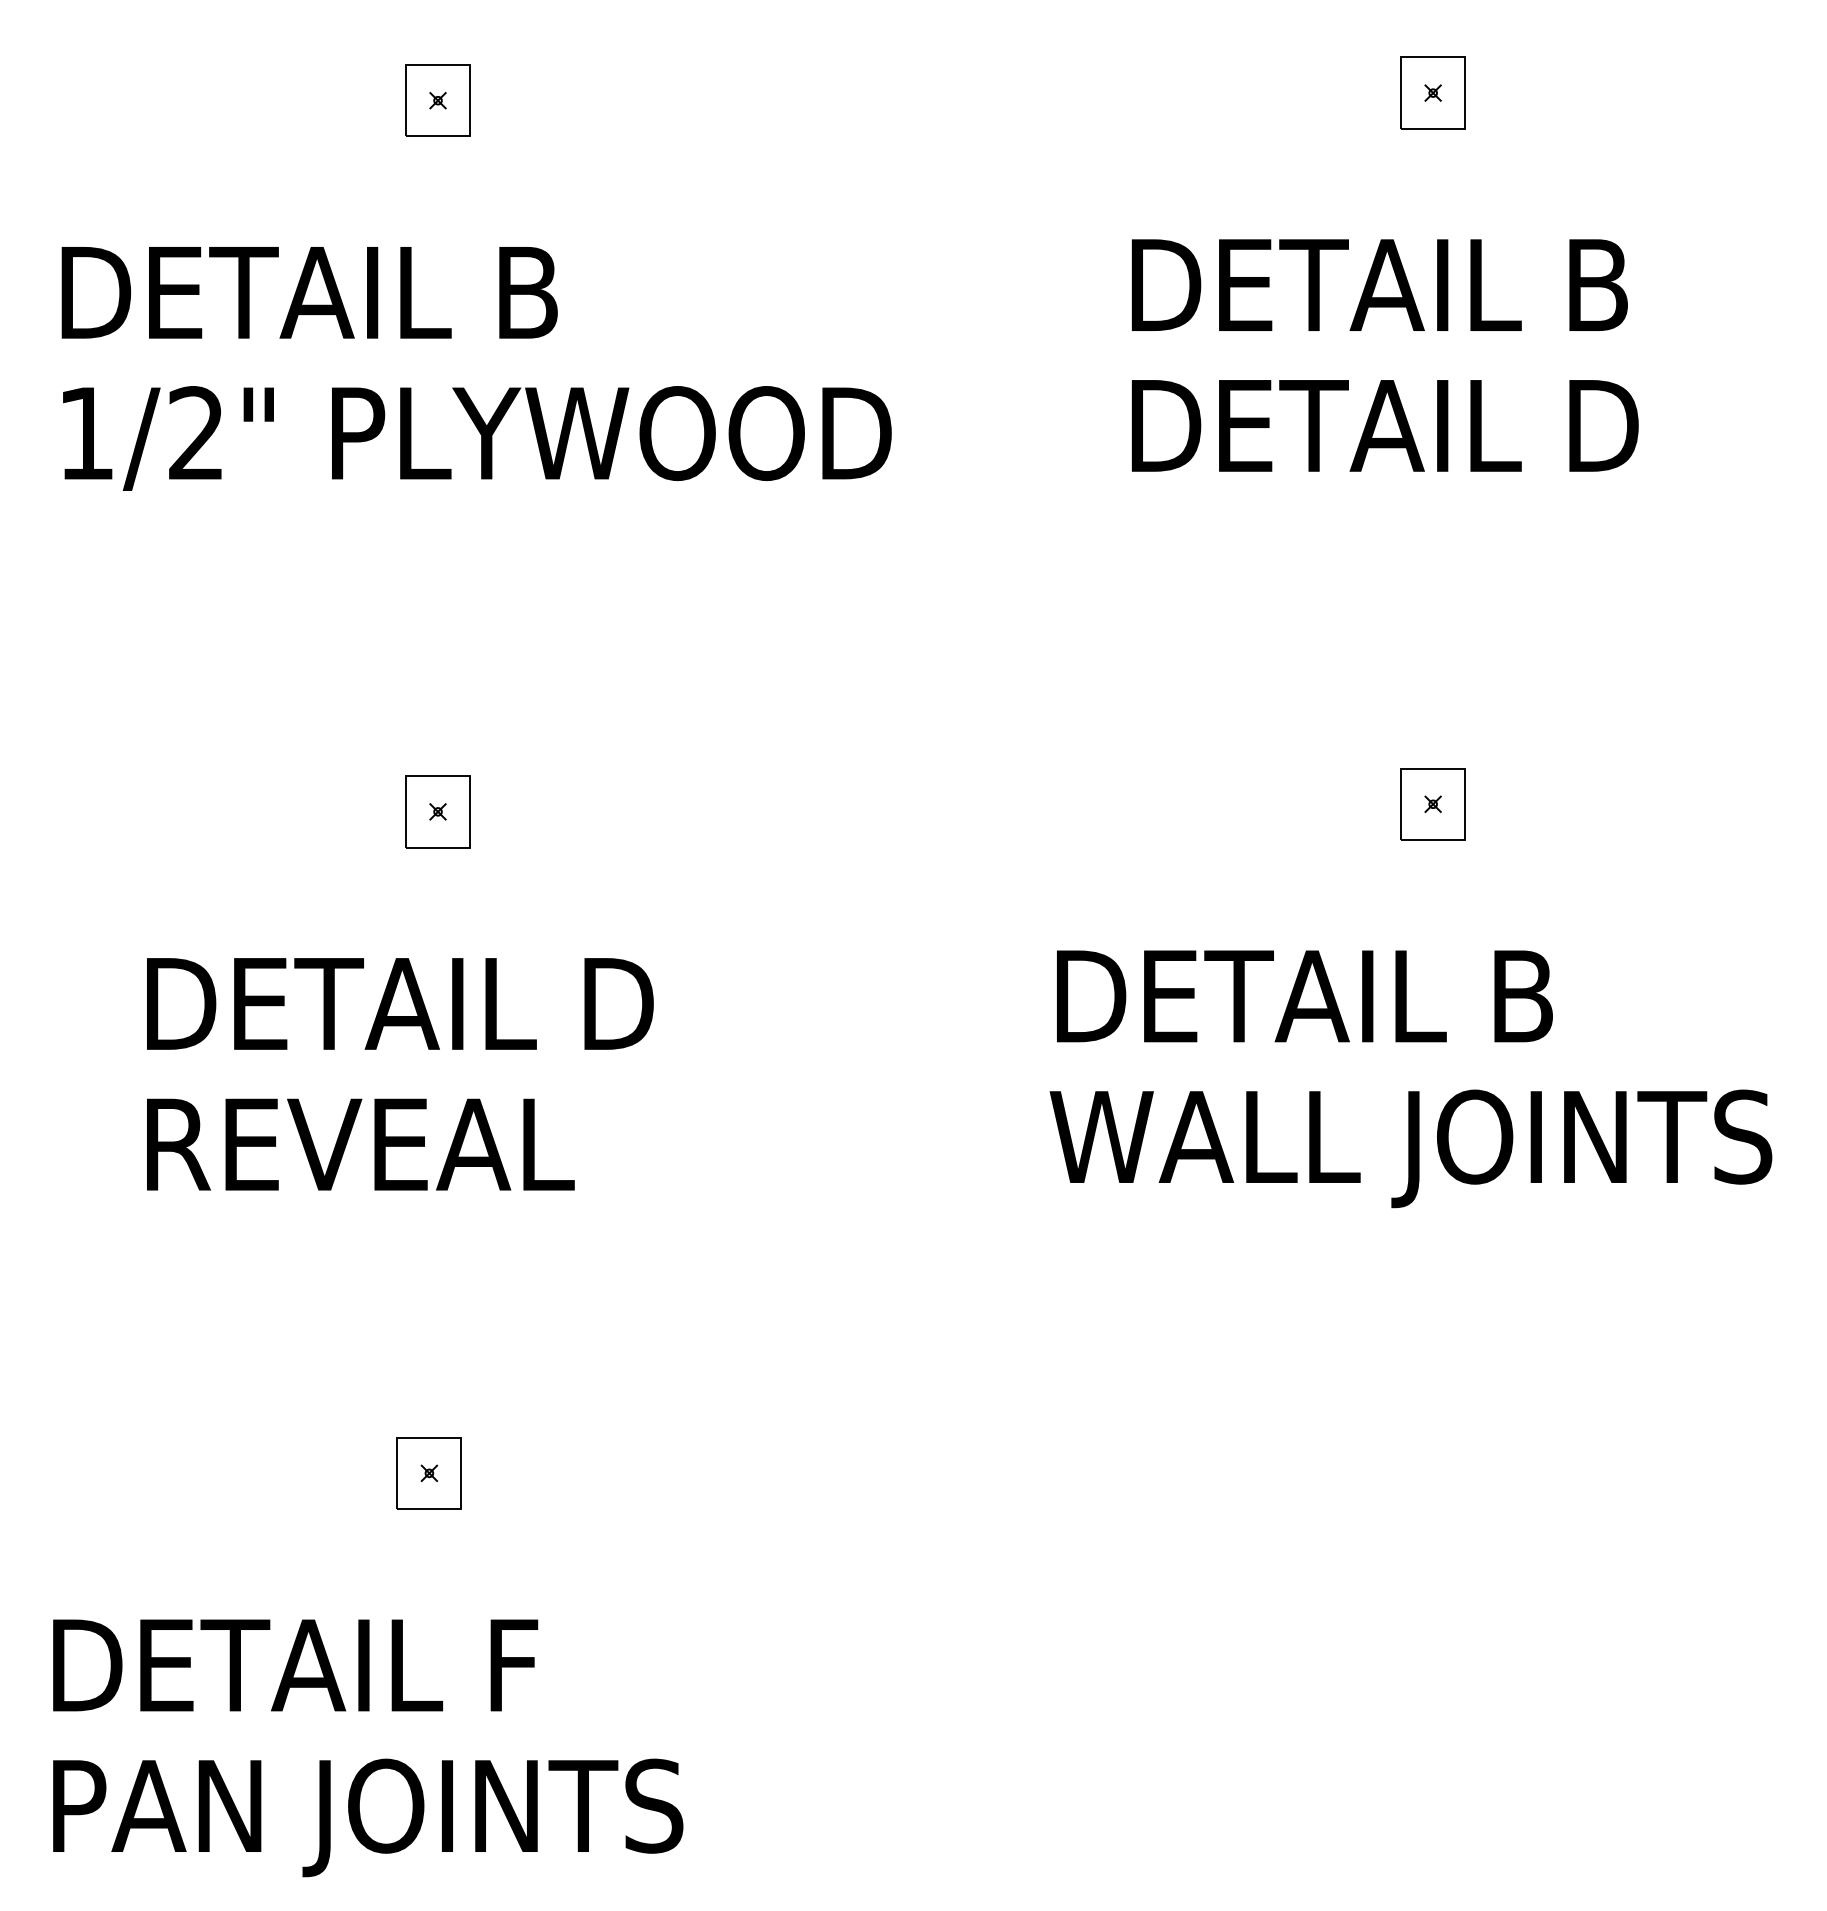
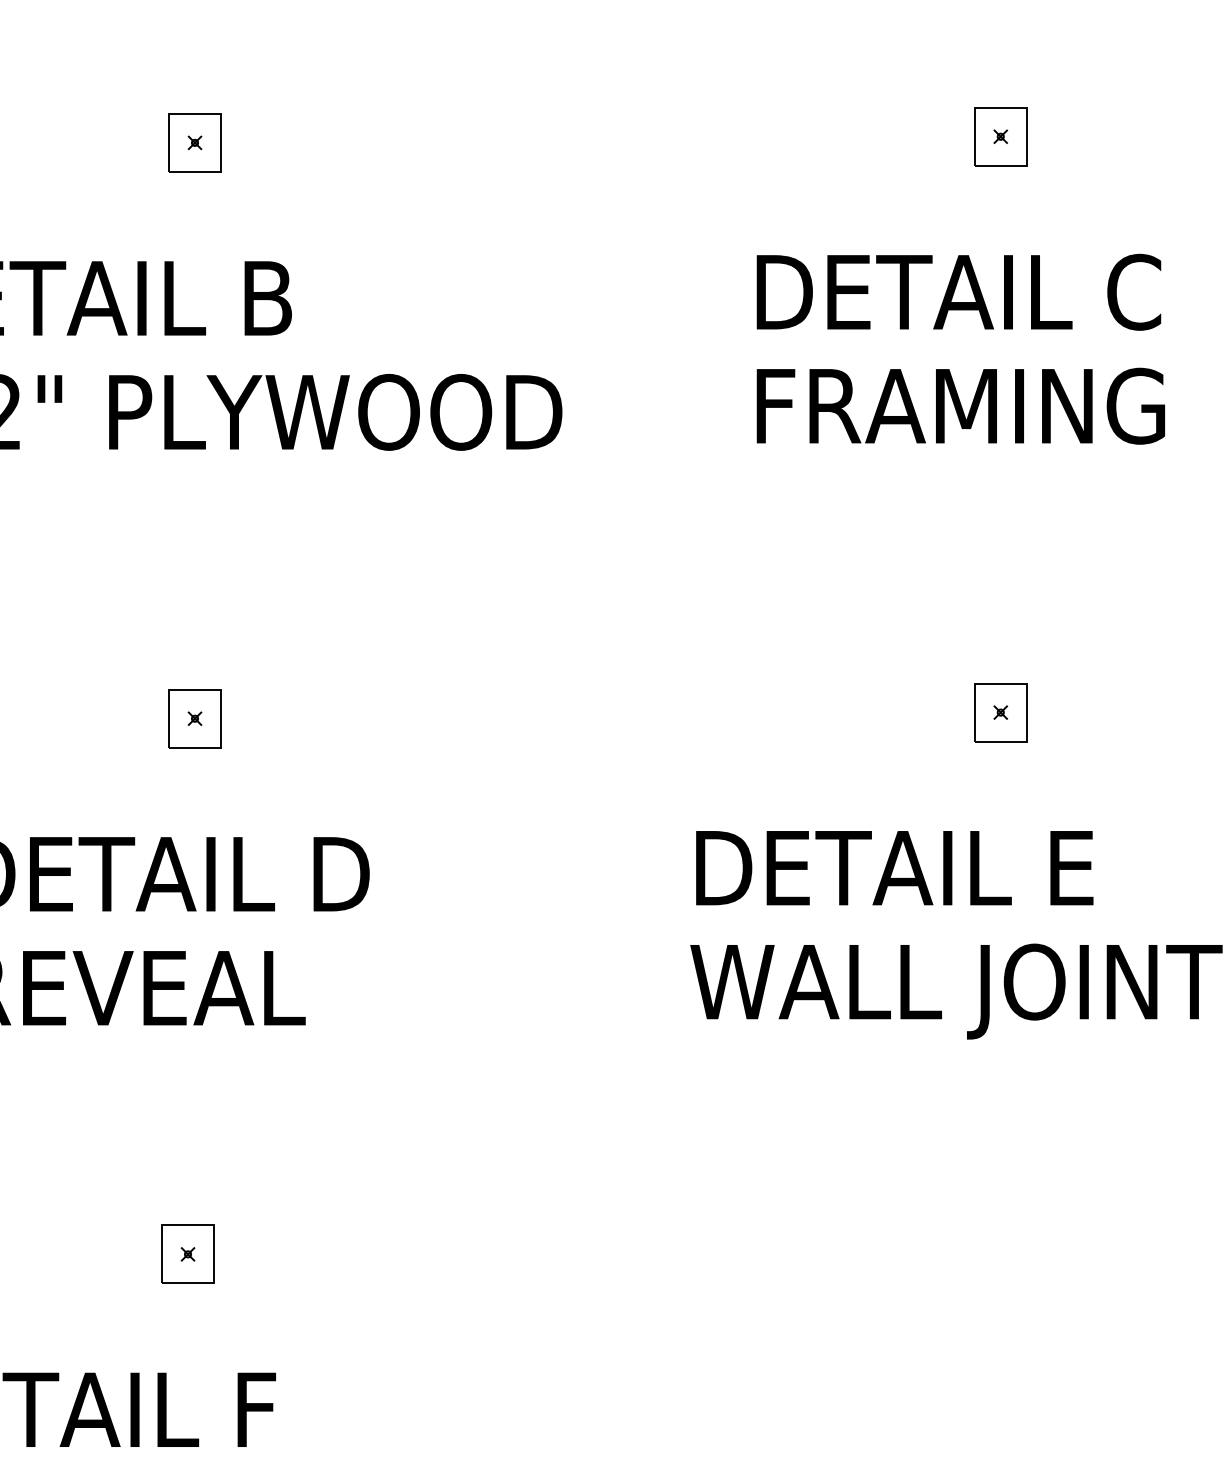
text: (1597, 284) -> (1133, 291), DETAIL B -> DETAIL C
text: (1390, 425) -> (966, 405), DETAIL D -> FRAMING
text: (1529, 996) -> (1078, 868), DETAIL B -> DETAIL E

